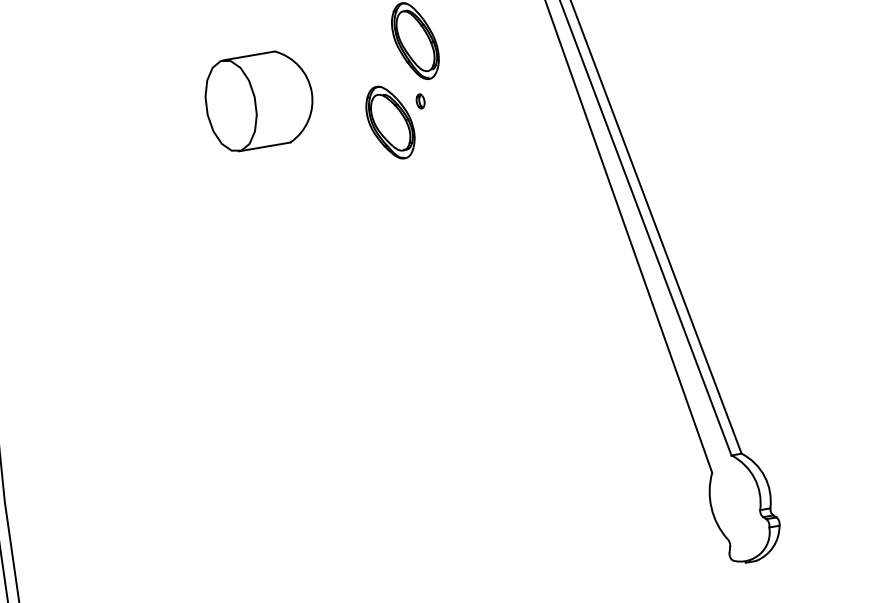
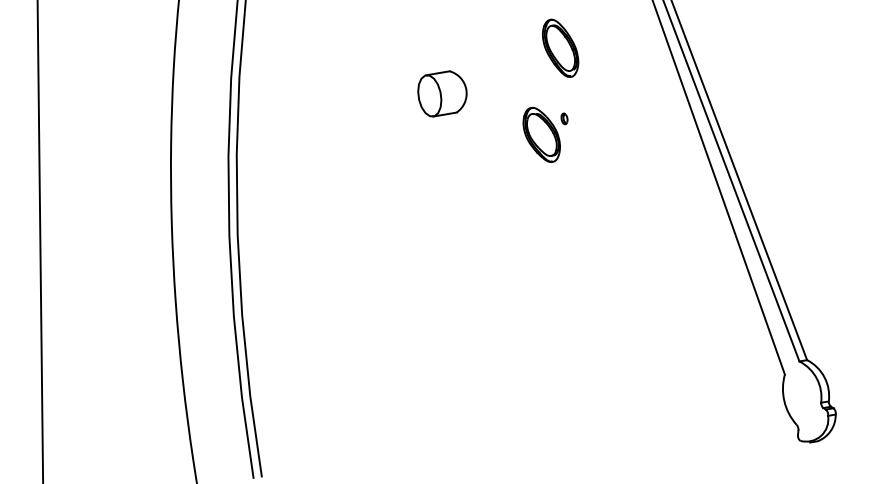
part: (259, 100) -> (442, 93), size x0.6
part: (395, 122) -> (545, 134), moved

